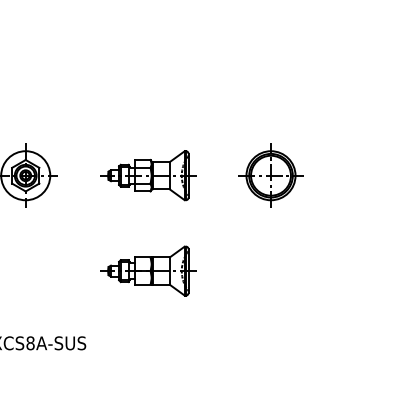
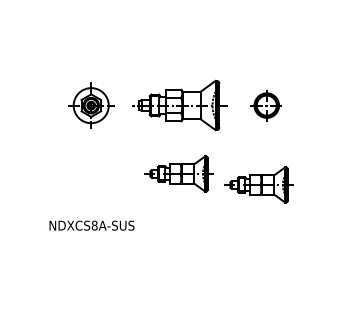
part: (147, 175) -> (178, 105), size x1.4
part: (270, 175) -> (266, 105), size x0.7
part: (259, 285) -> (258, 184), added

